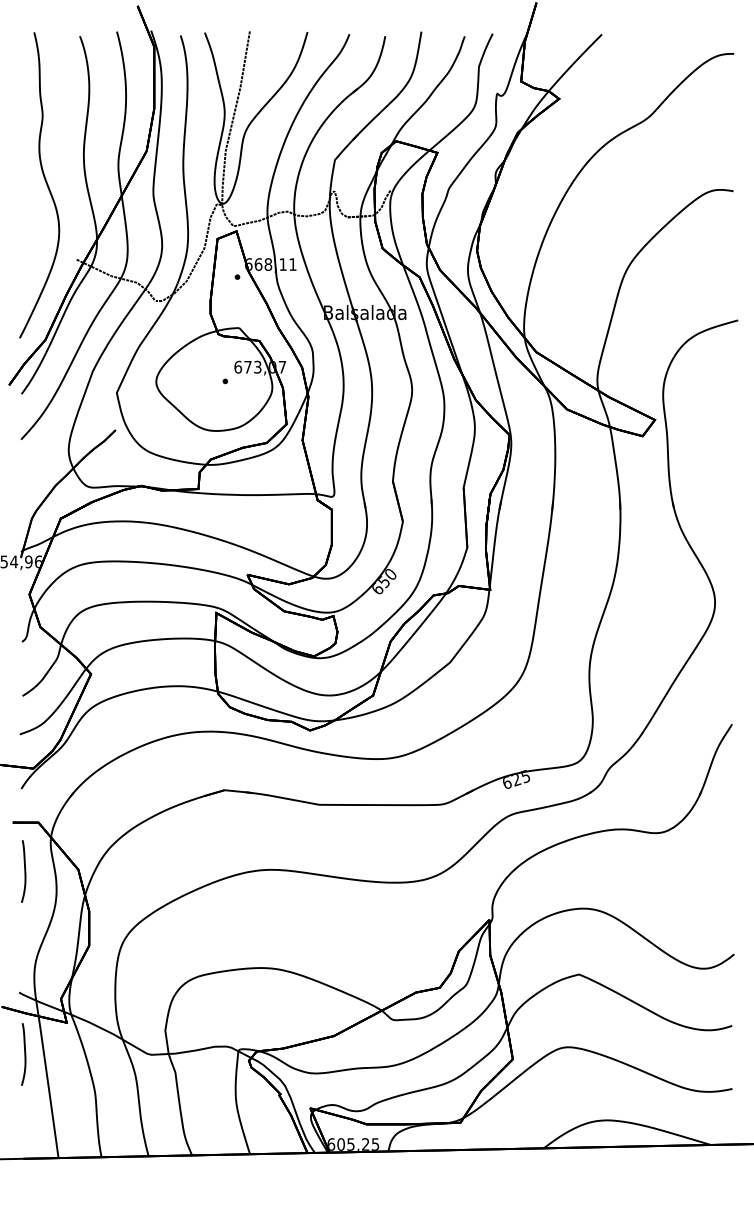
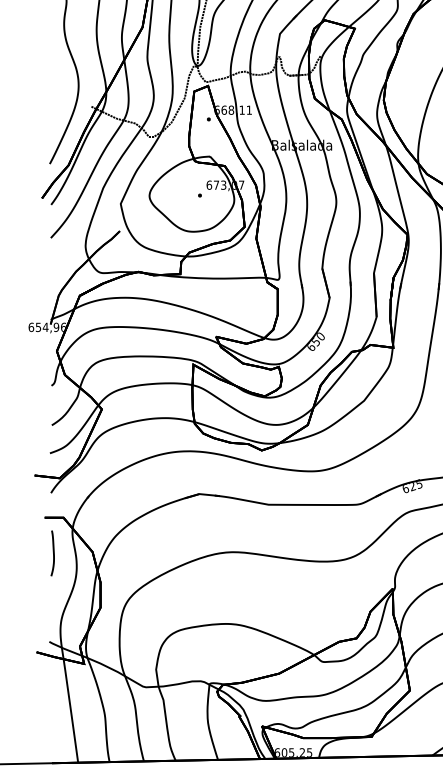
curve: (24, 1054) -> (53, 687), removed

